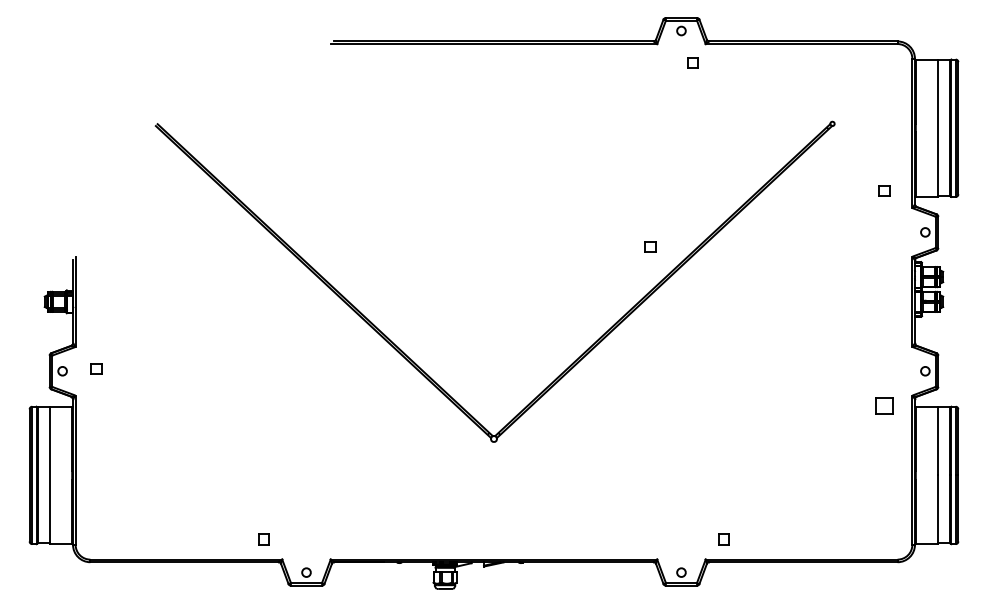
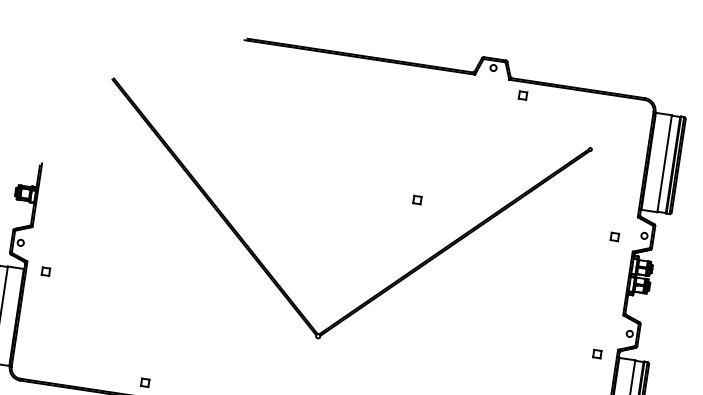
part: (692, 62) -> (522, 95), moved
part: (884, 190) -> (614, 236), moved
part: (650, 246) -> (417, 199), moved
part: (96, 368) -> (46, 271), moved
part: (884, 405) -> (597, 353), size x0.62

